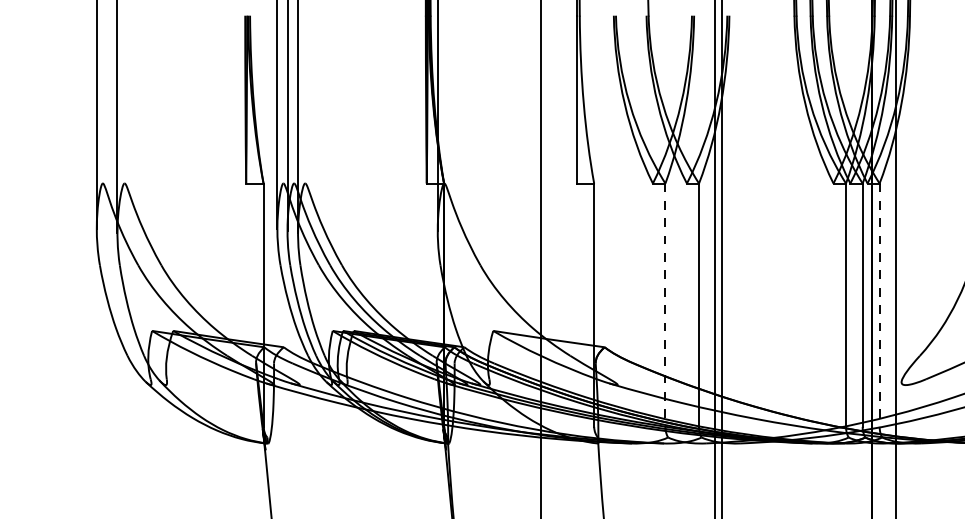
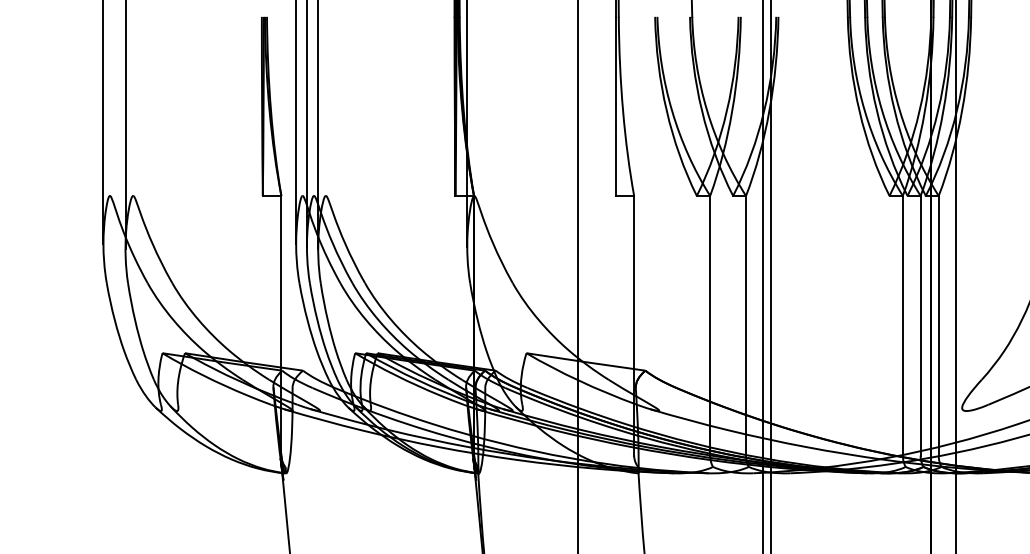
line: (665, 305) -> (710, 326), dashed -> solid
line: (879, 305) -> (938, 326), dashed -> solid

